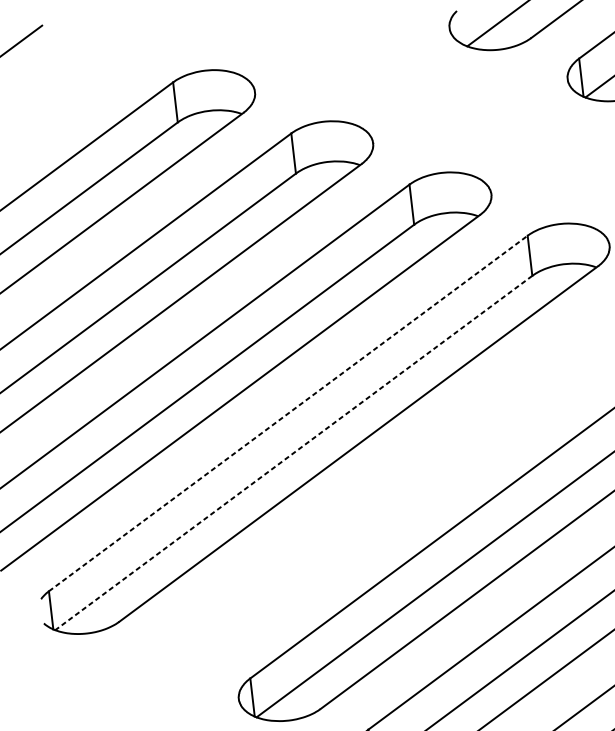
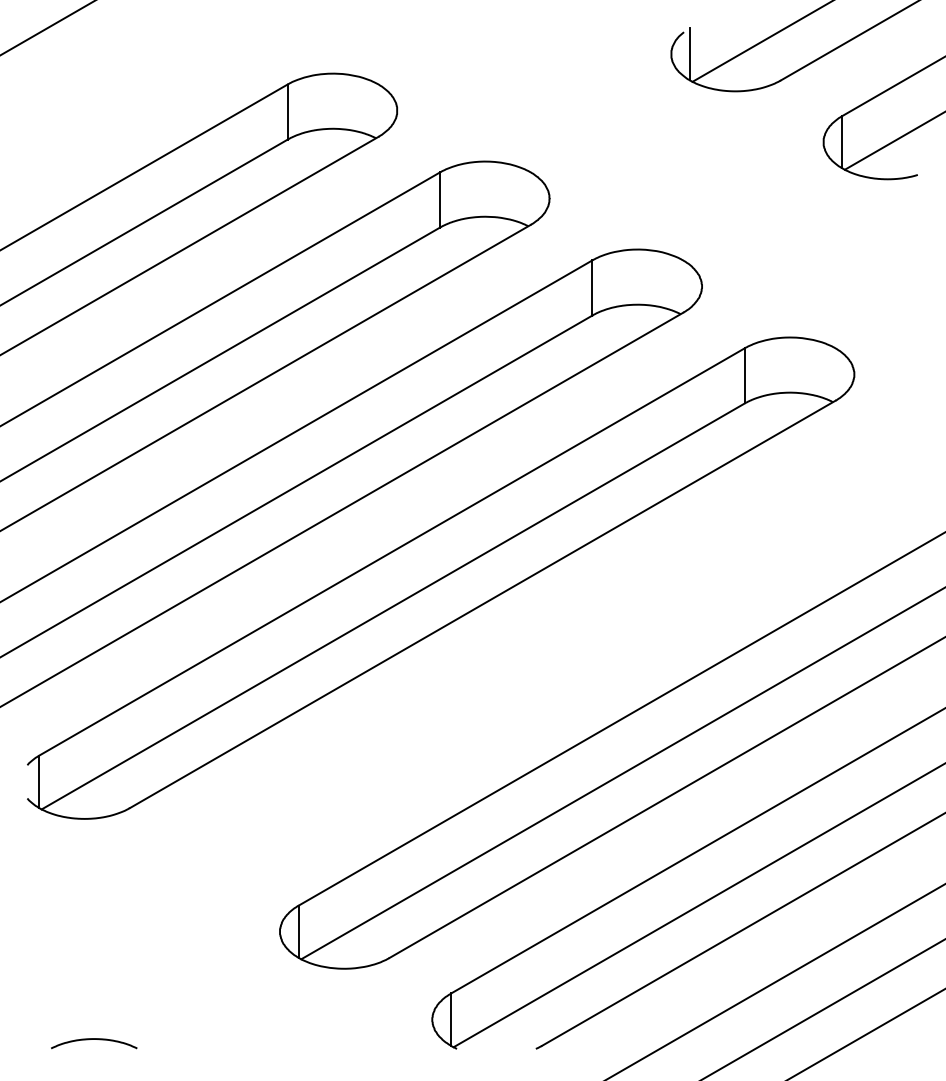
line: (463, 26) -> (690, 54), added
line: (288, 413) -> (392, 551), dashed -> solid
line: (293, 453) -> (393, 606), dashed -> solid

